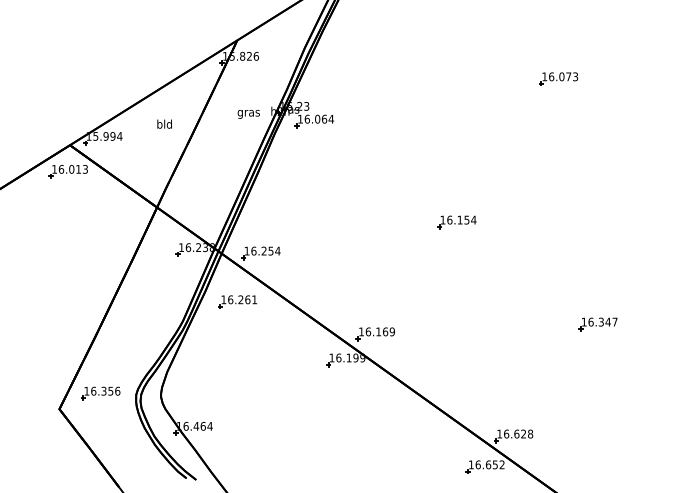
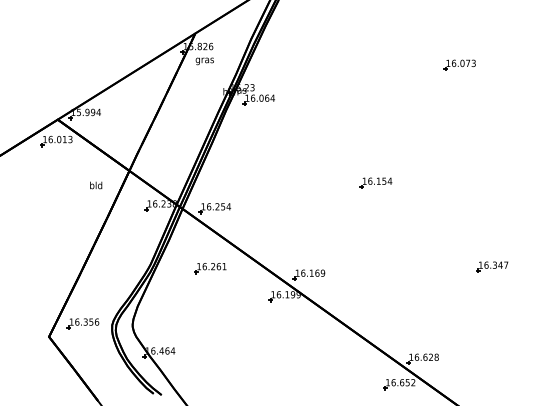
text: (248, 114) -> (204, 61), moved
text: (164, 123) -> (96, 184), moved
part: (237, 301) -> (210, 268), moved

